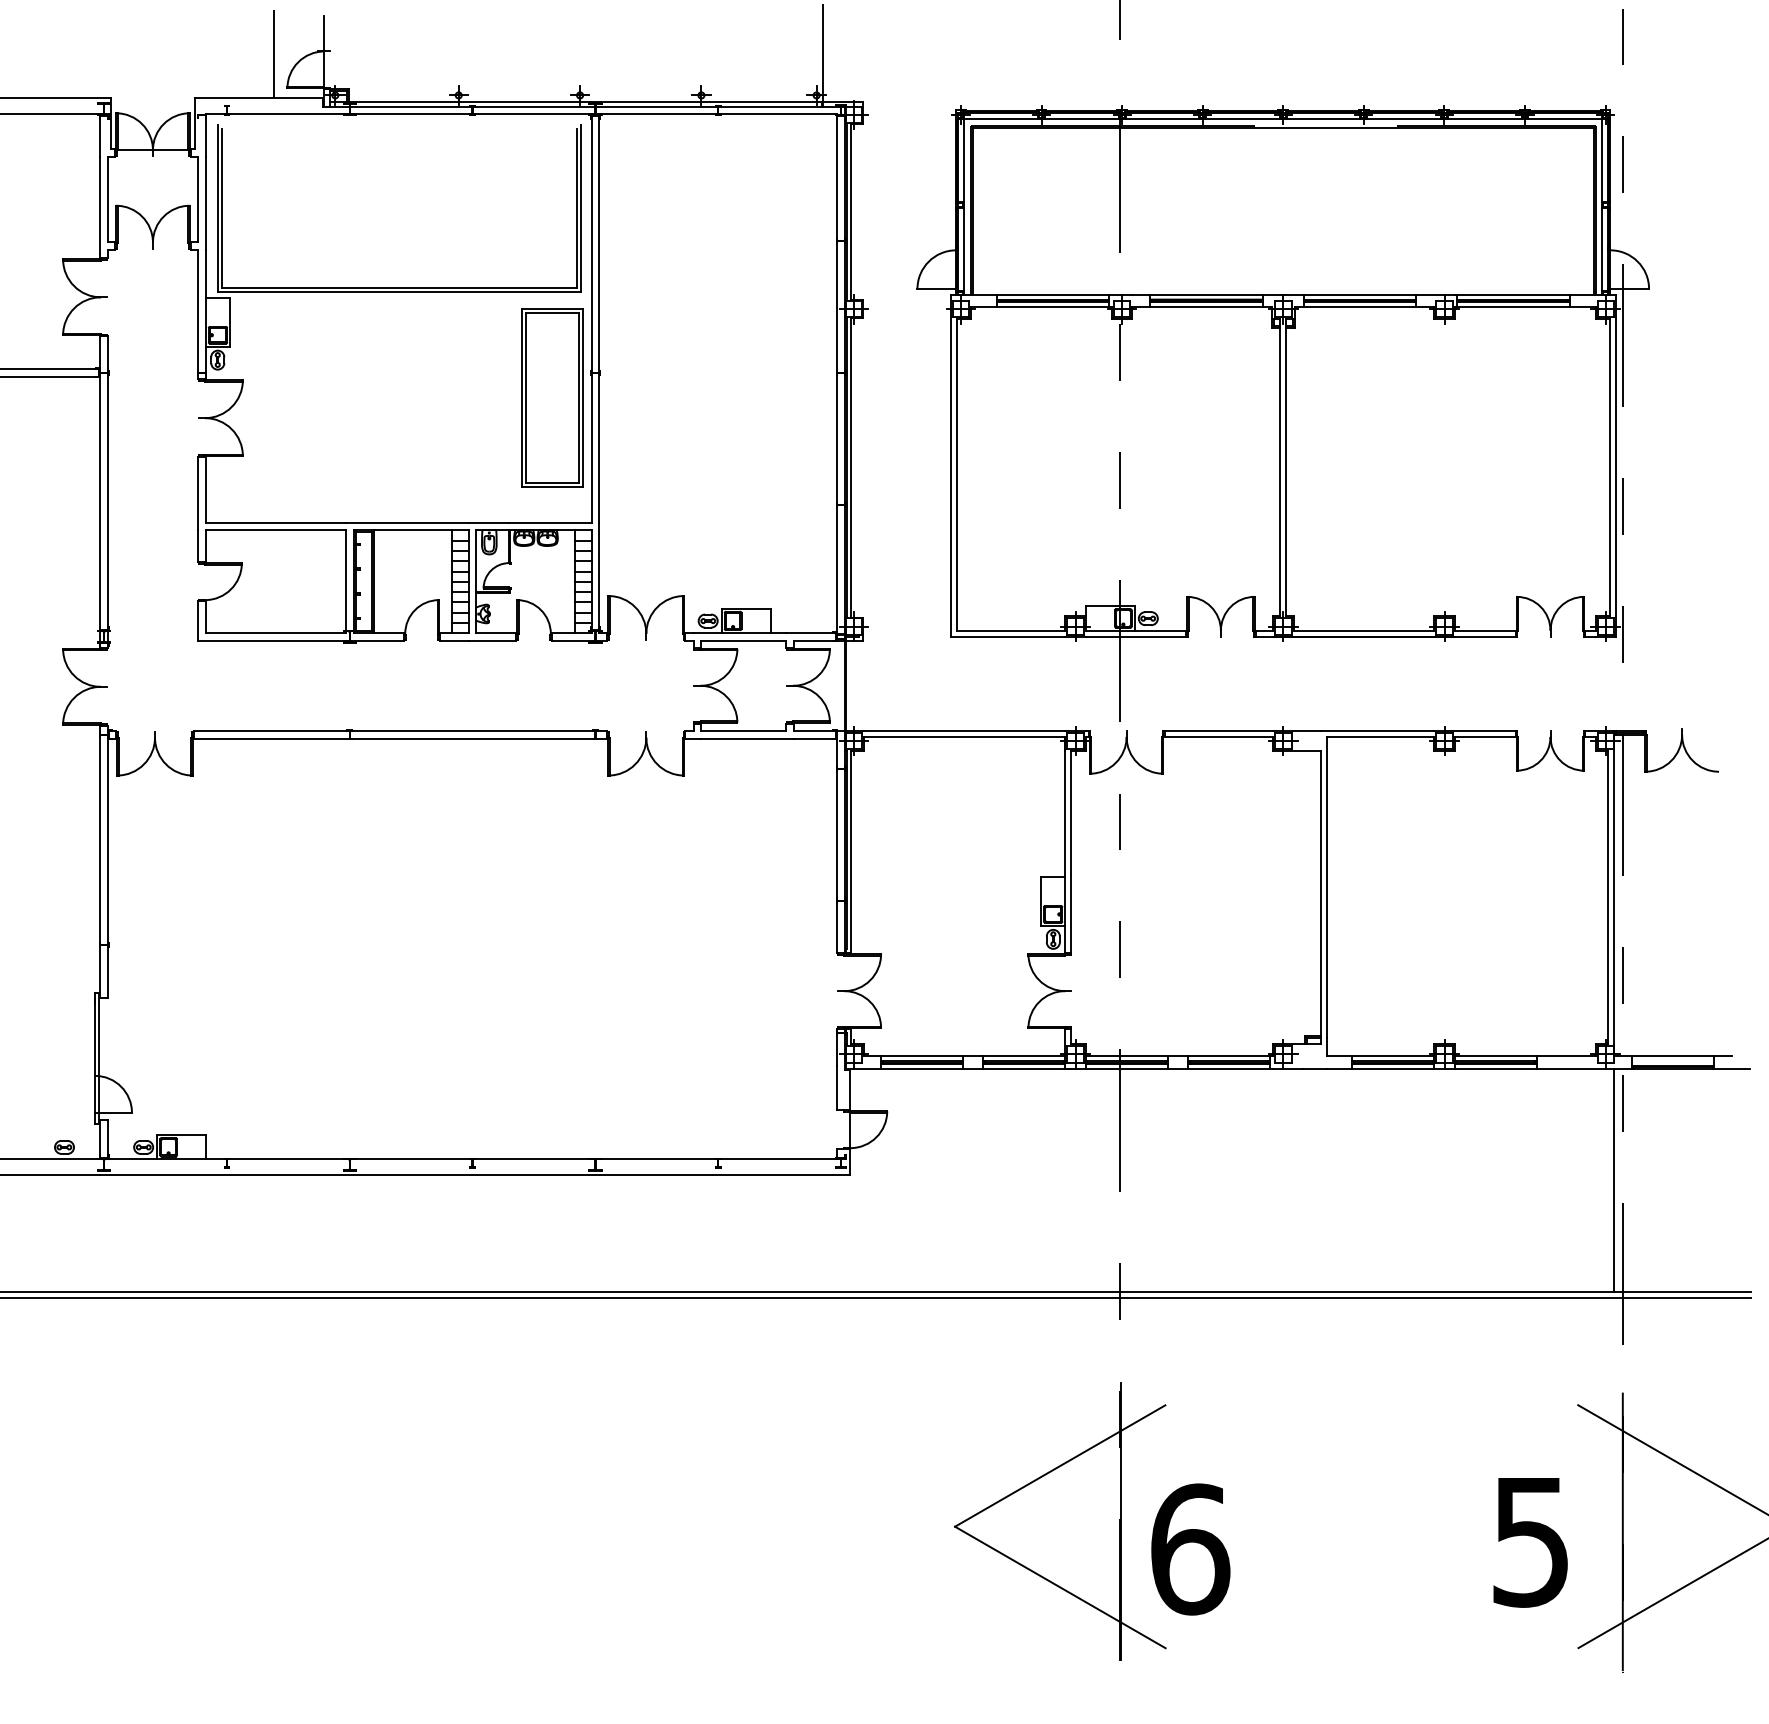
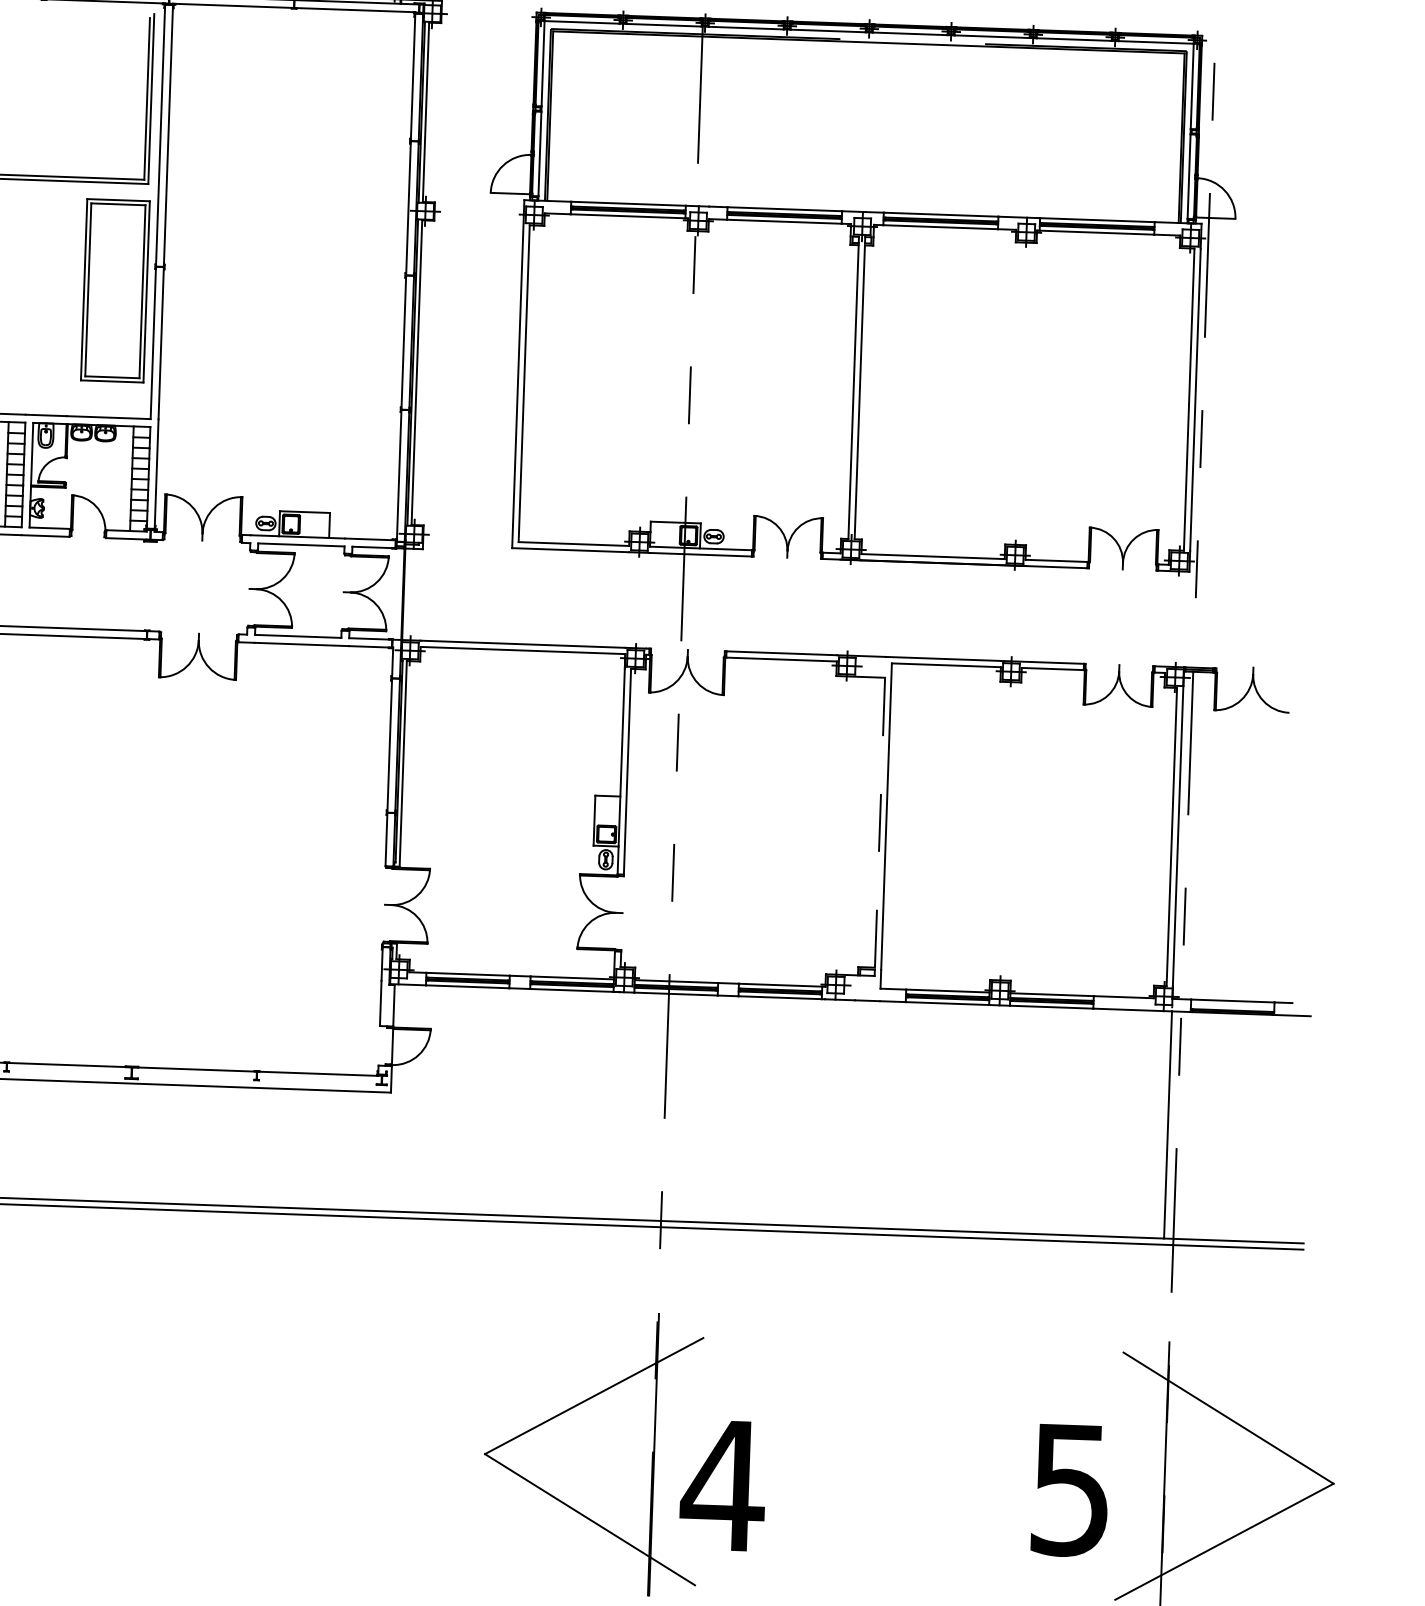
line: (1321, 893) -> (880, 822), solid -> dashed
text: (1189, 1549) -> (722, 1485), 6 -> 4

